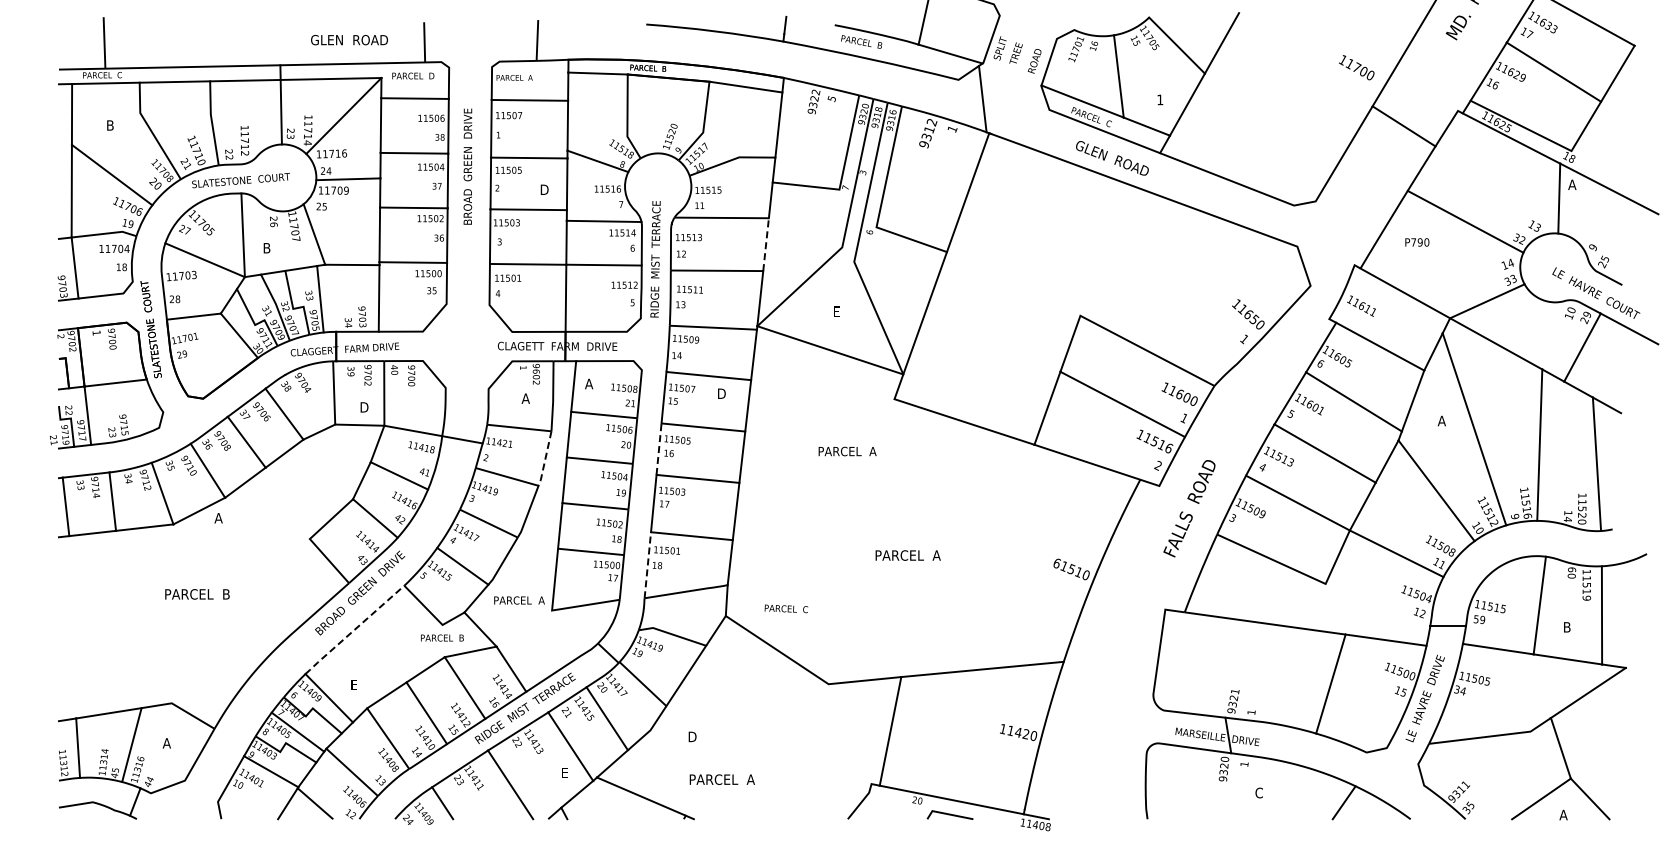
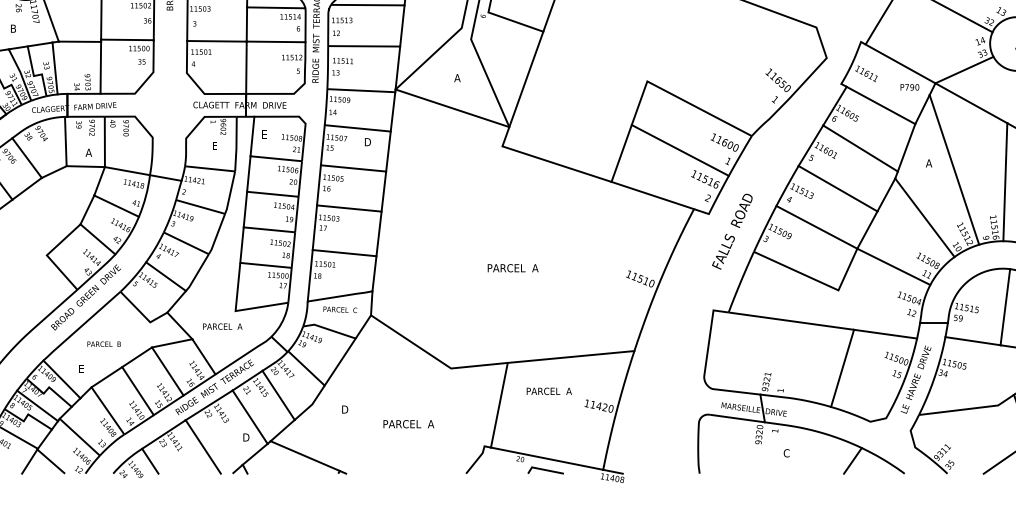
text: (1417, 242) -> (910, 87), moved
line: (766, 244) -> (402, 25), dashed -> solid
text: (836, 311) -> (457, 78), E -> A
text: (589, 383) -> (264, 134), A -> E
text: (525, 398) -> (214, 145), A -> E
text: (363, 407) -> (88, 152), D -> A
line: (659, 449) -> (319, 185), dashed -> solid
text: (847, 451) -> (549, 391), moved
line: (545, 459) -> (230, 193), dashed -> solid
text: (1057, 563) -> (629, 274), 61510 -> 11510
line: (647, 564) -> (309, 275), dashed -> solid
text: (519, 600) -> (222, 326), moved
text: (786, 608) -> (340, 309), moved
line: (353, 630) -> (80, 326), dashed -> solid
text: (442, 637) -> (104, 343), moved
text: (565, 772) -> (246, 437), E -> D
text: (721, 779) -> (408, 424), moved

